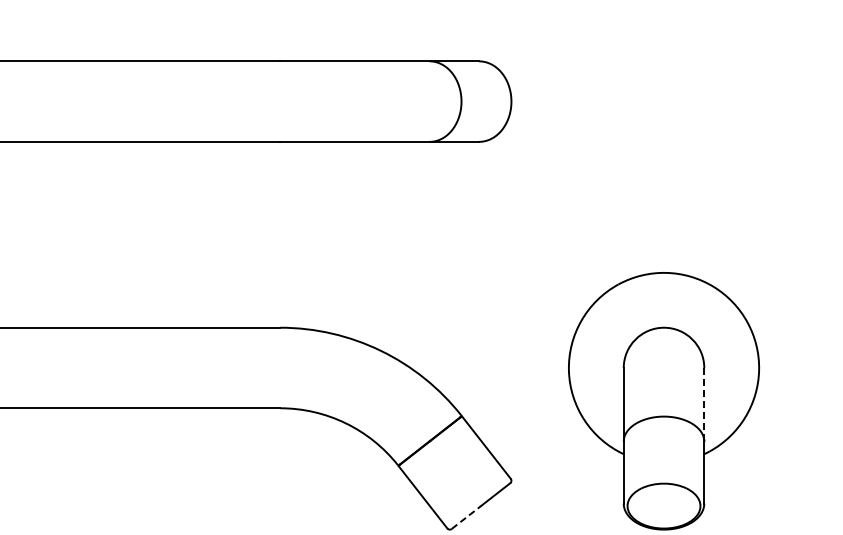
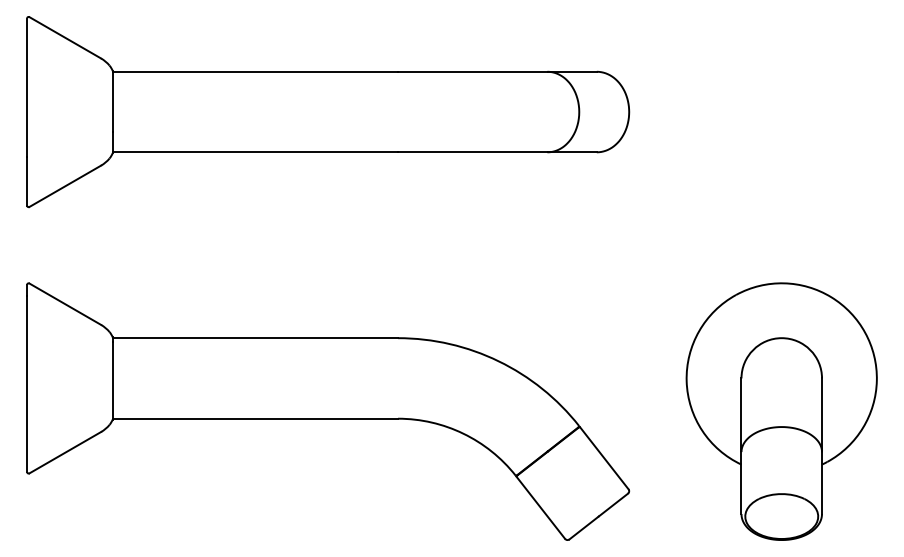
line: (704, 405) -> (822, 415), dashed -> solid
line: (466, 517) -> (584, 527), dashed -> solid

